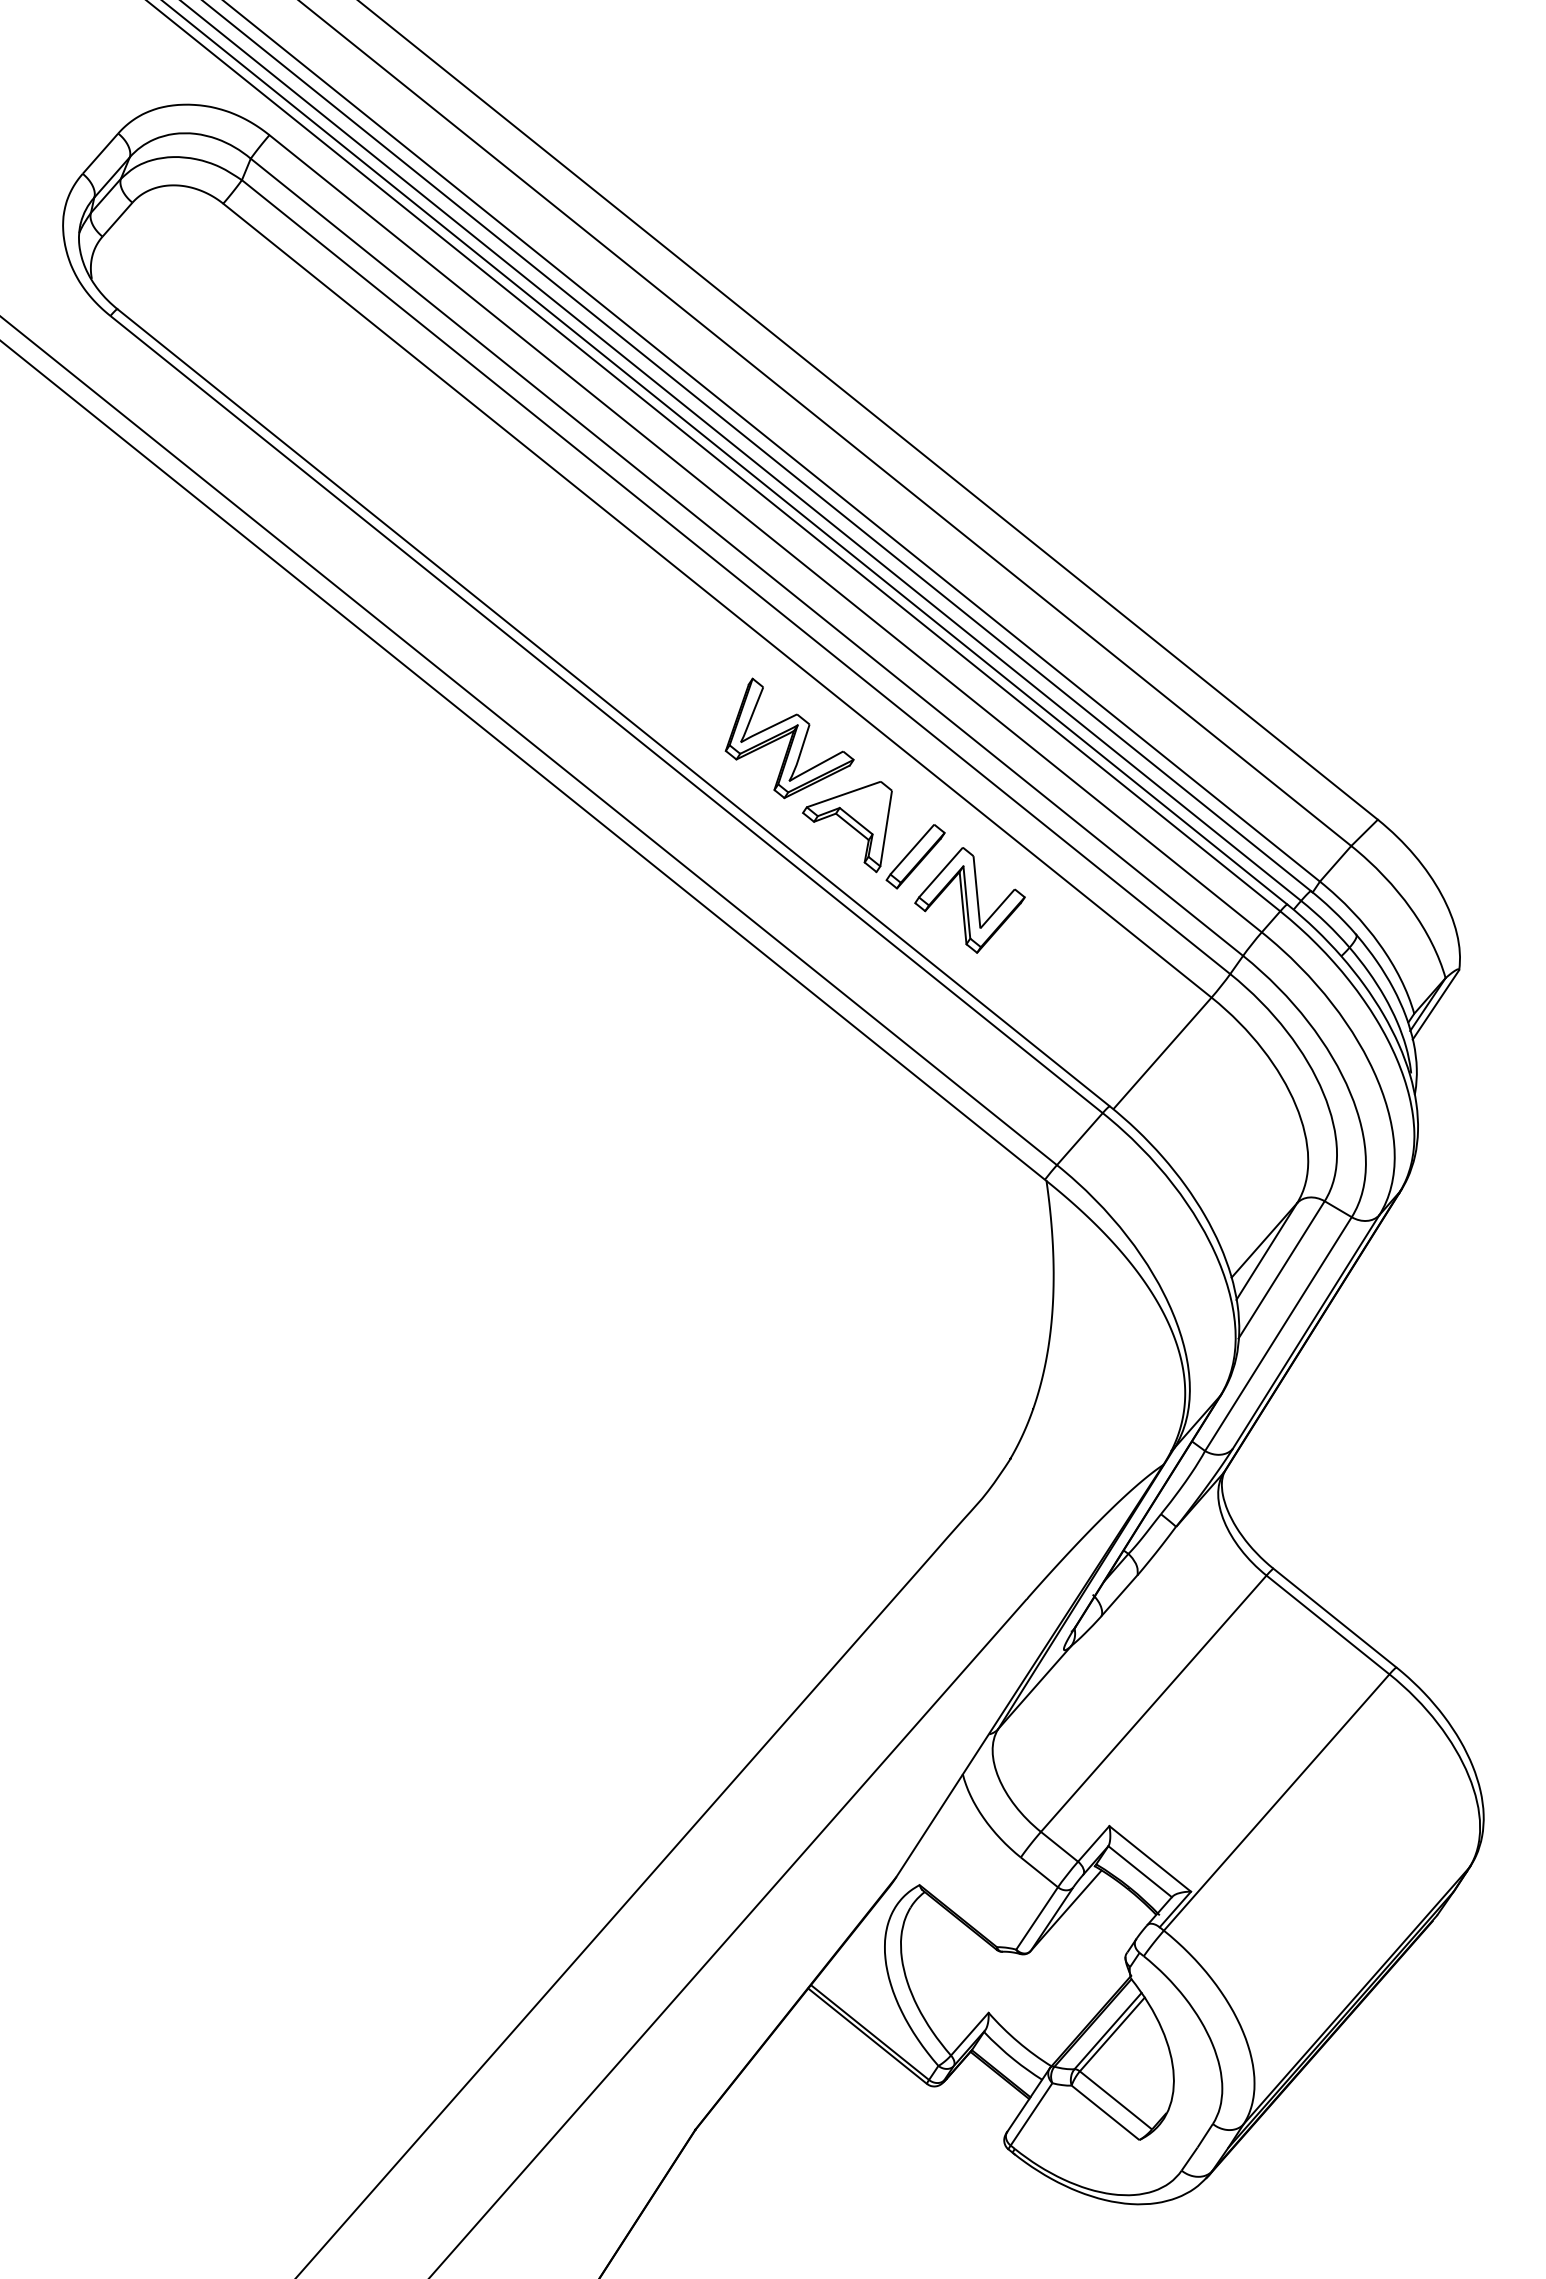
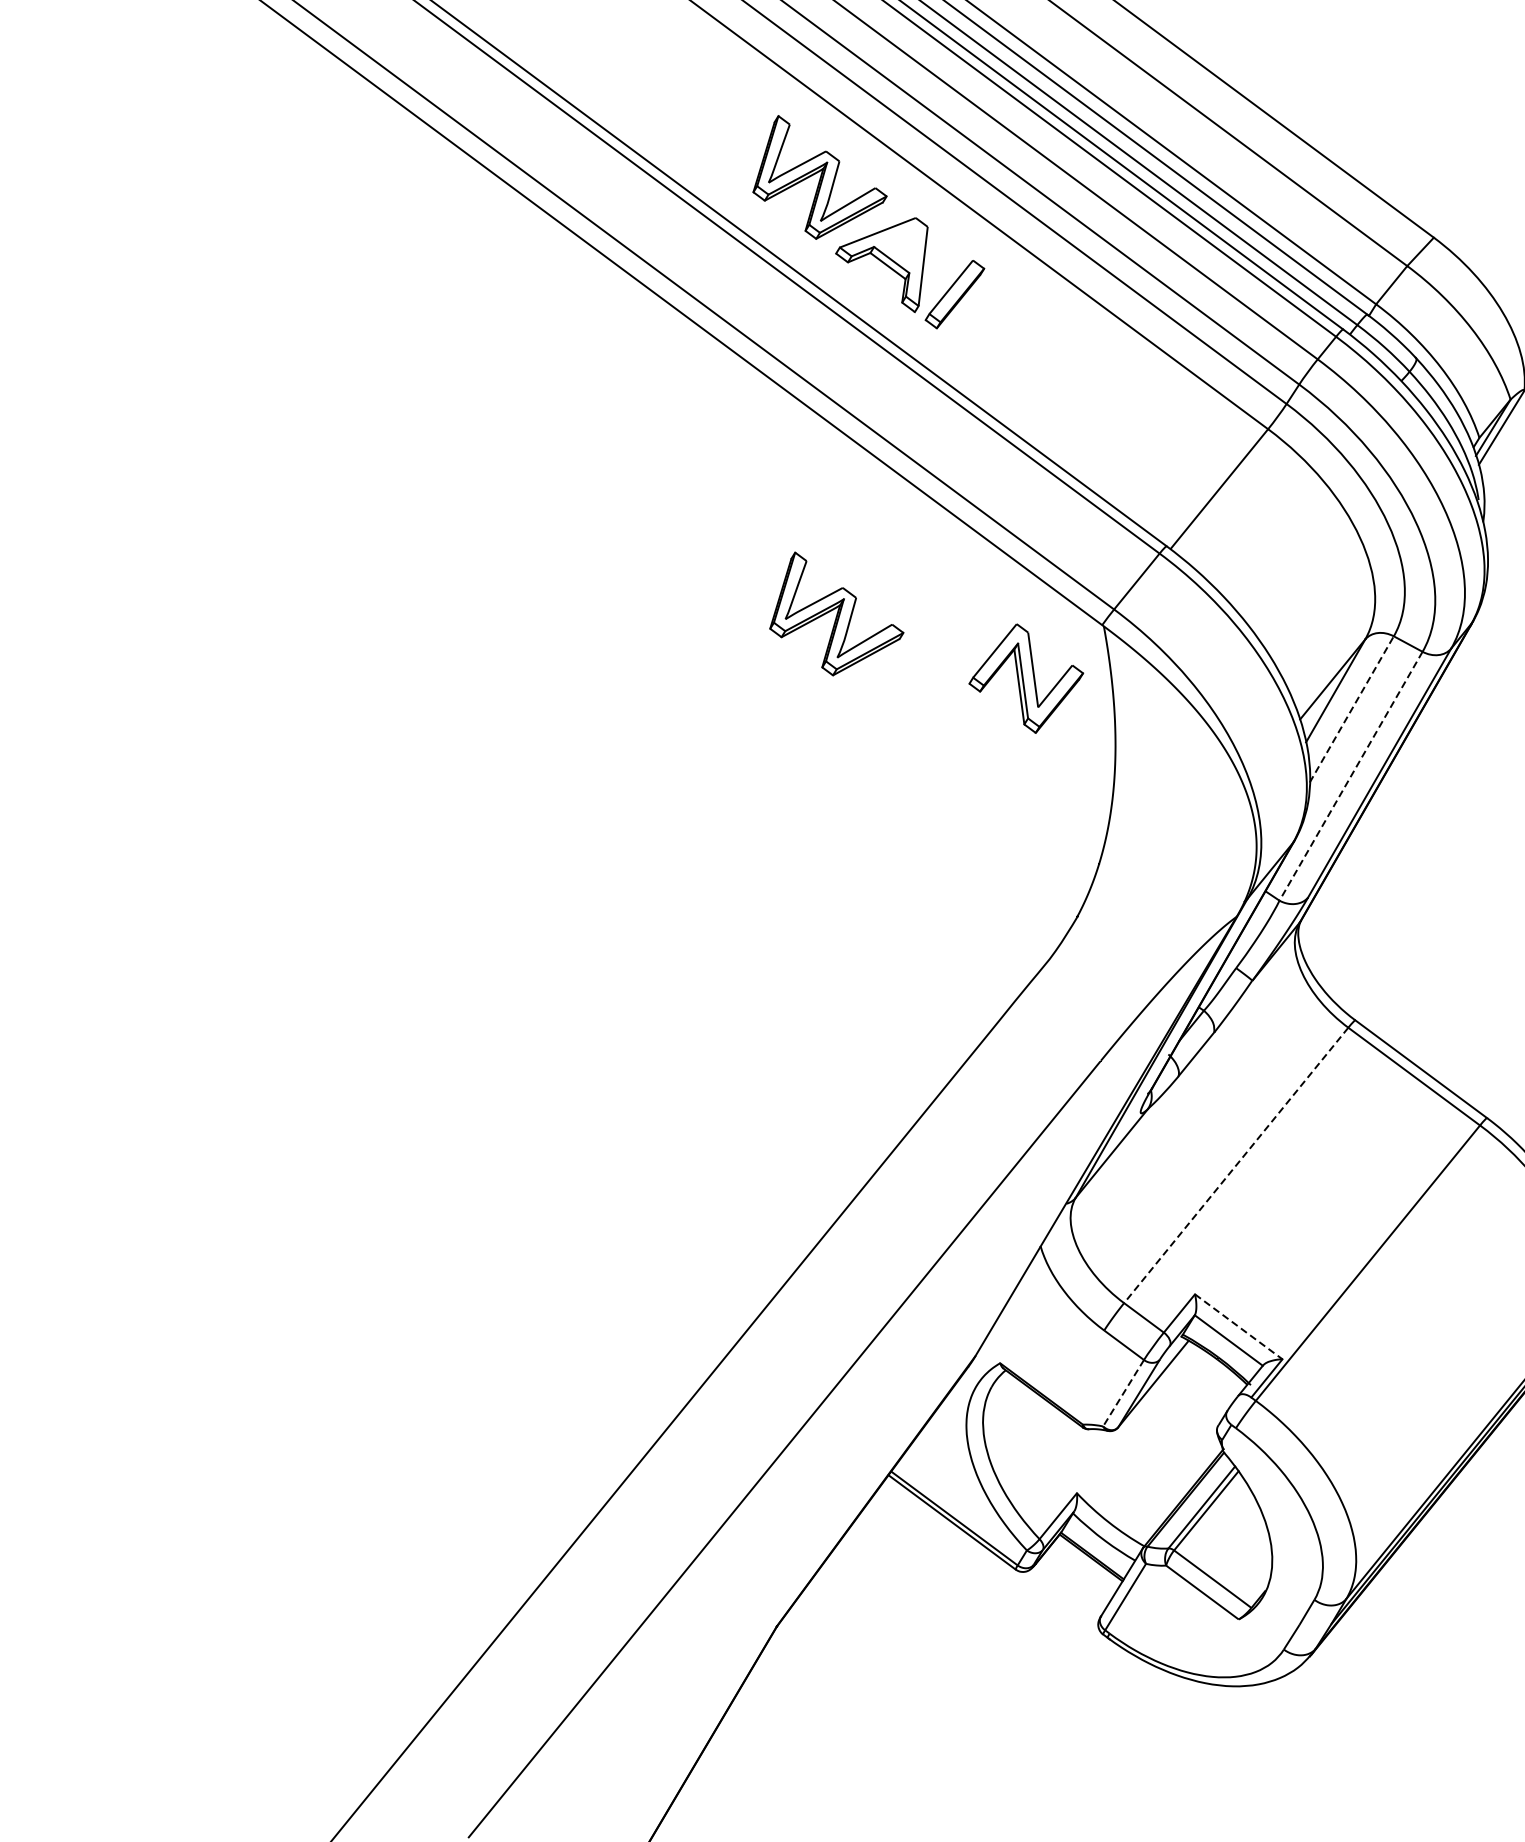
part: (969, 900) -> (1025, 678), moved
part: (789, 1158) -> (835, 613), added
line: (1281, 1269) -> (1351, 709), solid -> dashed
line: (1278, 1334) -> (1351, 776), solid -> dashed
line: (1153, 1703) -> (1235, 1165), solid -> dashed
line: (1150, 1859) -> (1239, 1327), solid -> dashed
line: (1037, 1918) -> (1123, 1393), solid -> dashed

